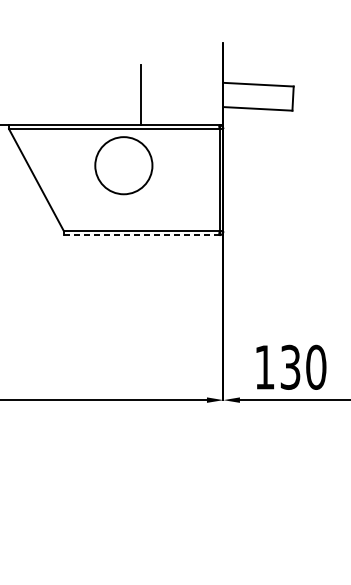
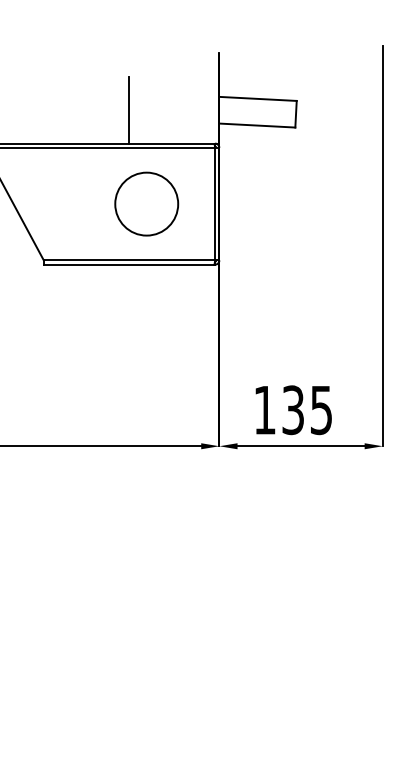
circle: (123, 165) -> (146, 203), moved
line: (141, 235) -> (129, 264), dashed -> solid
text: (316, 367) -> (321, 410), 130 -> 135

